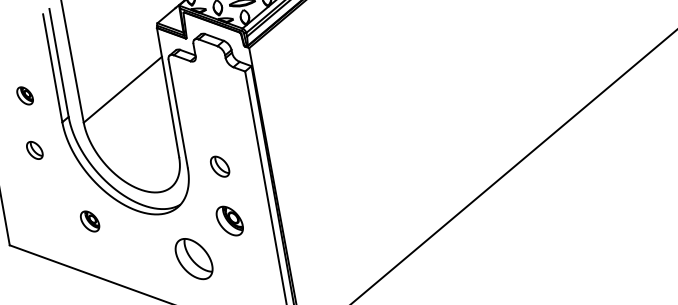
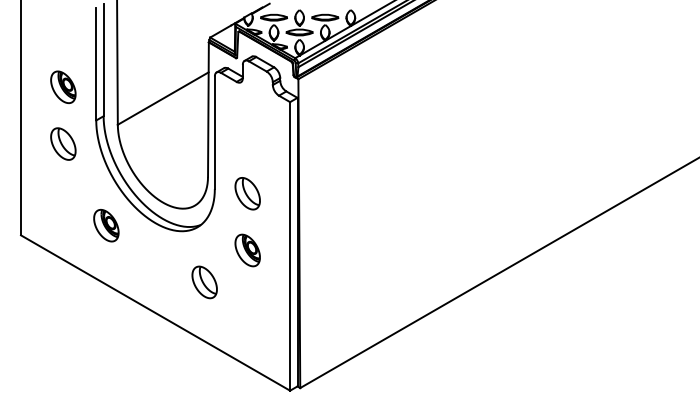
part: (25, 95) -> (63, 86), size x1.67
part: (34, 149) -> (63, 143), size x1.67
part: (219, 166) -> (247, 193), size x1.43
part: (90, 221) -> (106, 225), size x1.43
part: (193, 259) -> (204, 282), size x0.71

